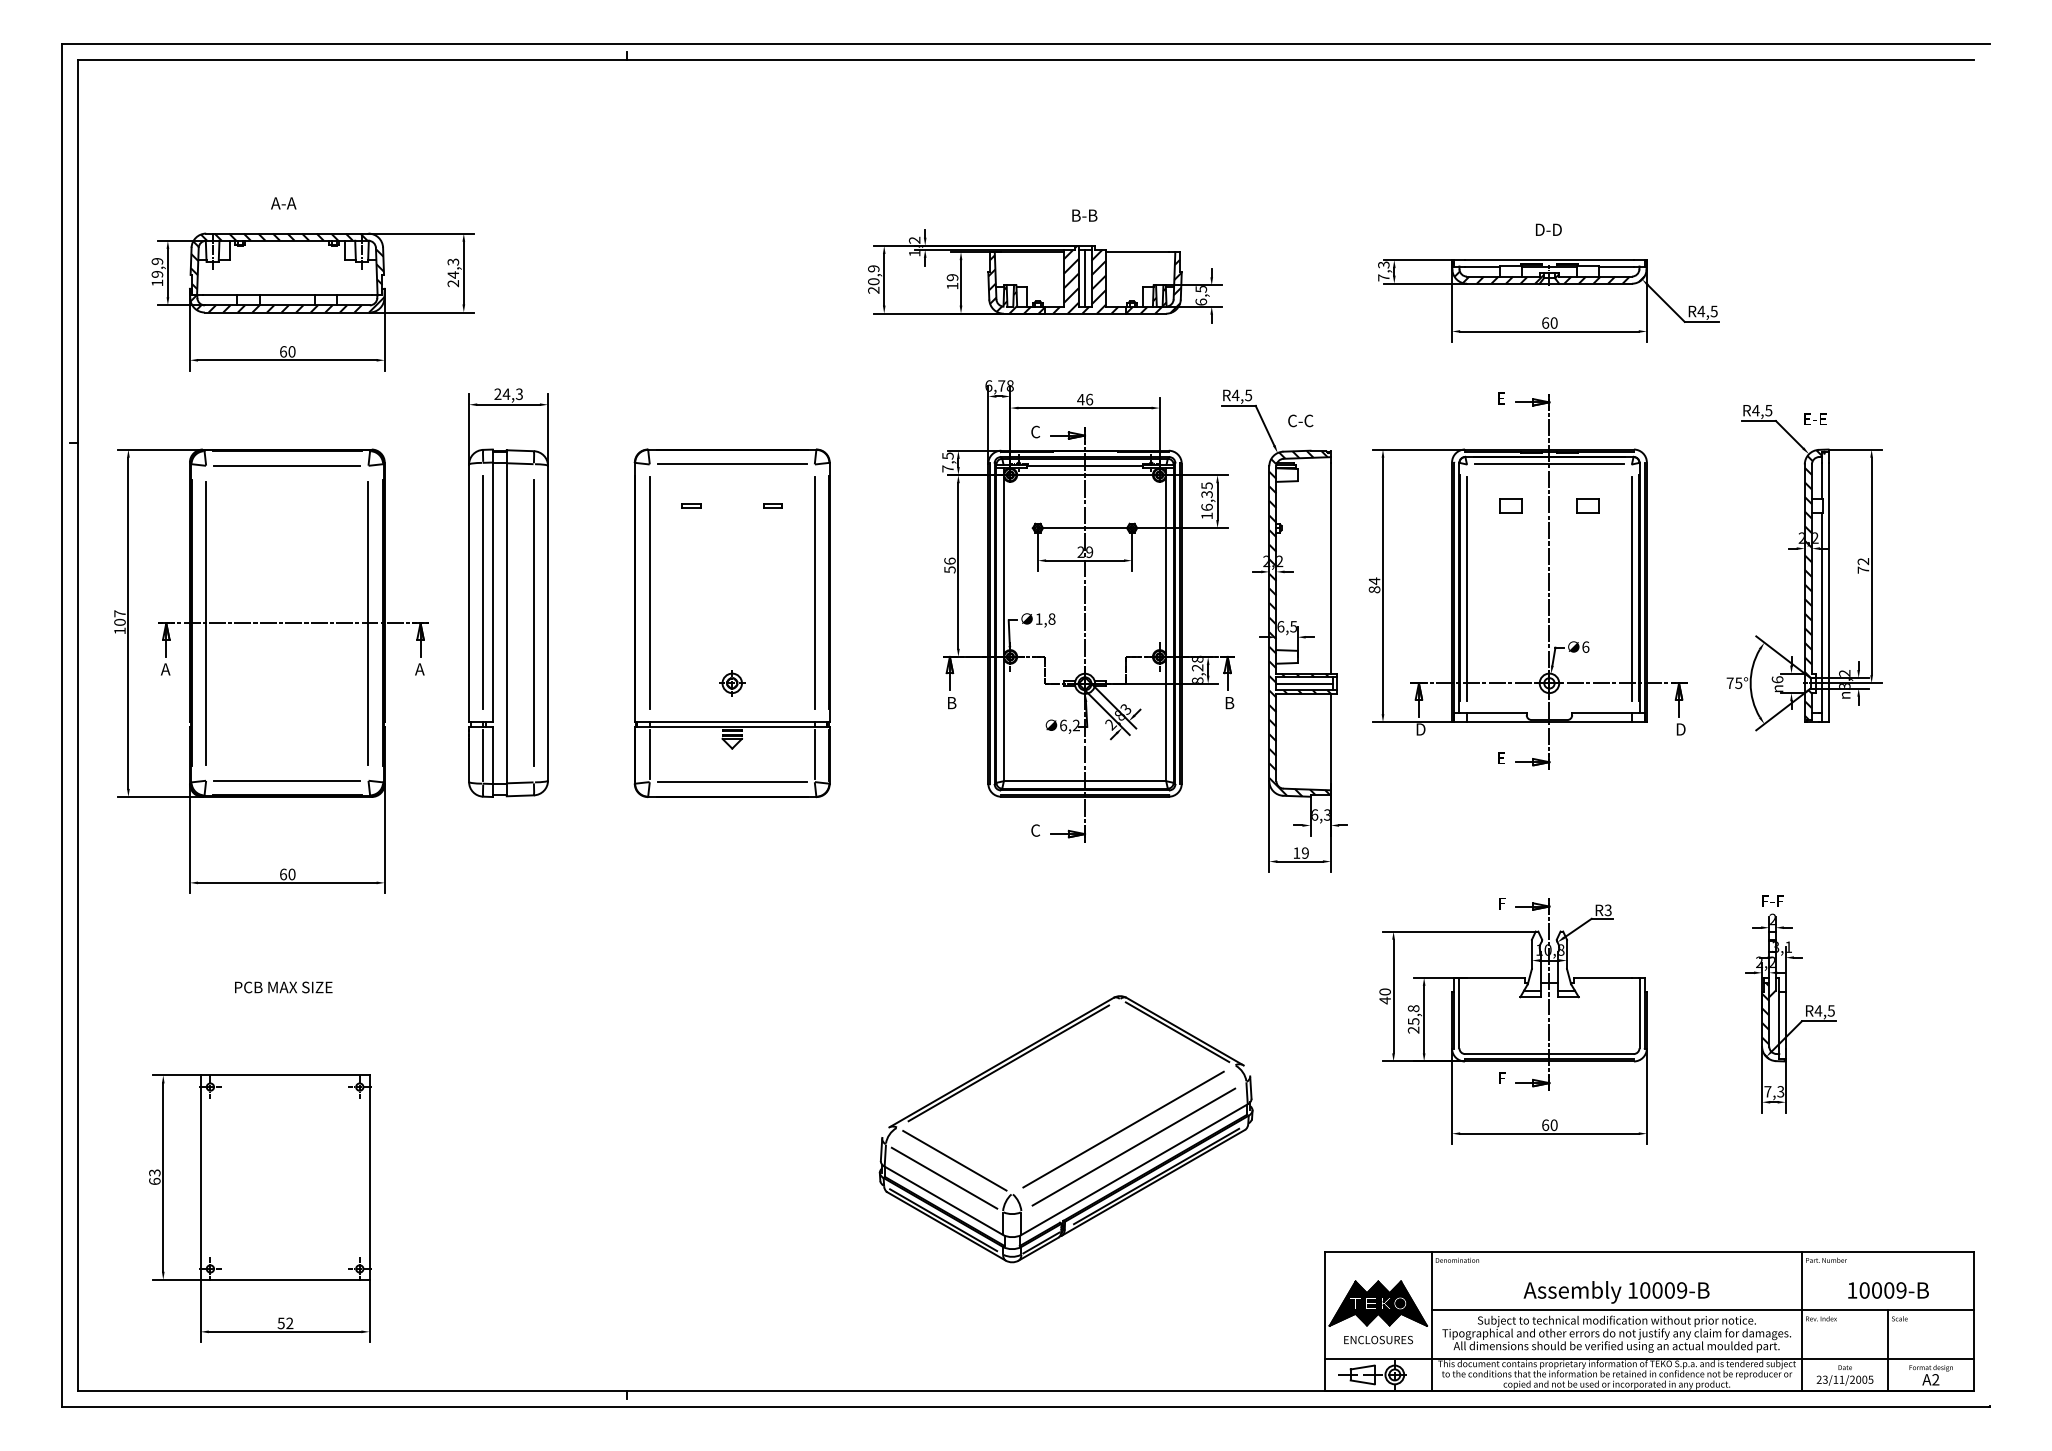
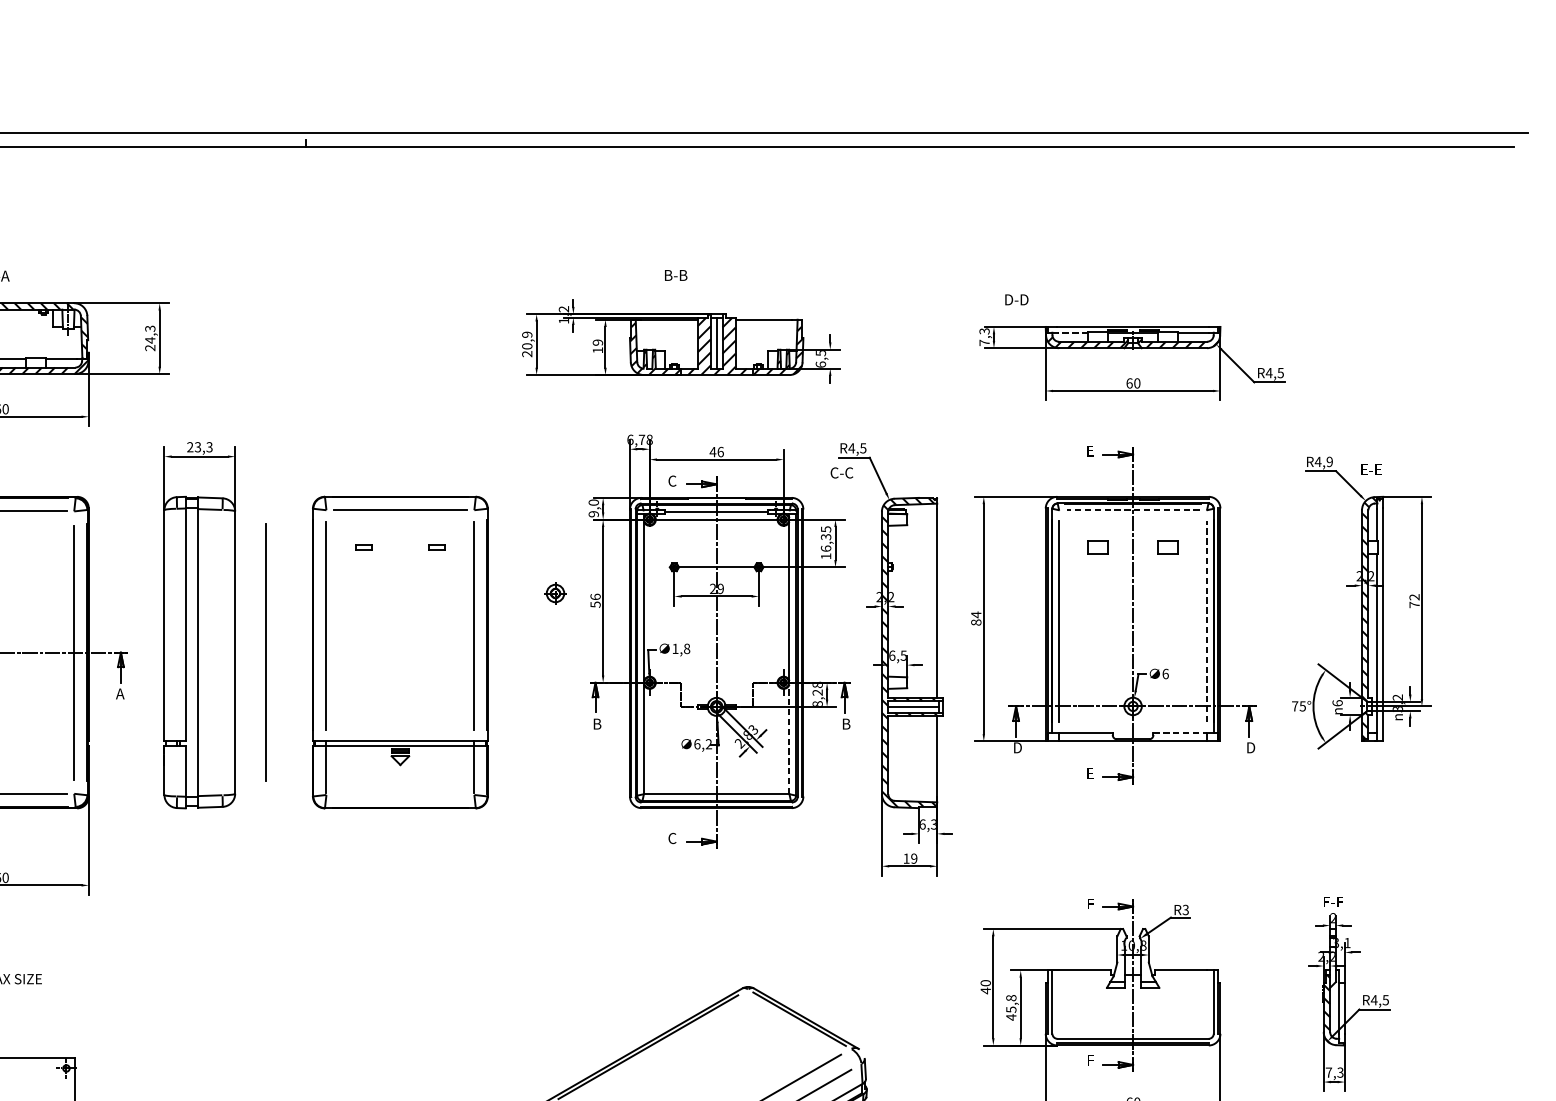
text: (1084, 215) -> (675, 275), moved
text: (1548, 229) -> (1016, 299), moved
line: (1481, 266) -> (1072, 332), solid -> dashed
text: (506, 394) -> (197, 447), 24,3 -> 23,3
text: (1768, 410) -> (1329, 461), R4,5 -> R4,9
text: (1300, 420) -> (841, 472), moved
text: (947, 462) -> (593, 508), 7,5 -> 9,0
line: (1548, 464) -> (1132, 510), solid -> dashed
line: (1631, 588) -> (1206, 621), solid -> dashed
line: (482, 592) -> (176, 625), removed
line: (533, 622) -> (266, 651), moved
part: (732, 683) -> (555, 593), moved
line: (1602, 713) -> (1180, 733), solid -> dashed
line: (1166, 719) -> (789, 738), solid -> dashed
line: (483, 755) -> (177, 771), removed
line: (732, 782) -> (400, 795), removed
text: (1413, 1030) -> (1011, 1017), 25,8 -> 45,8

